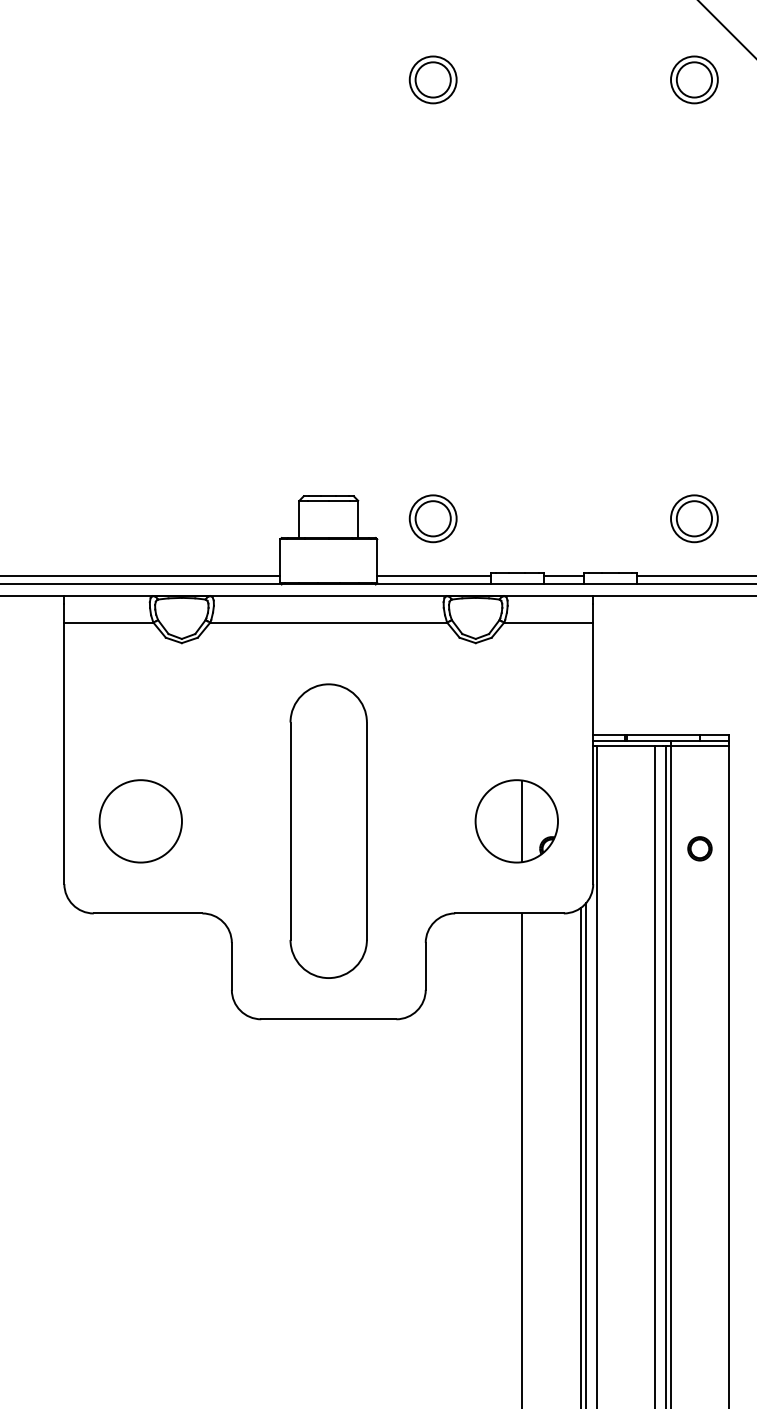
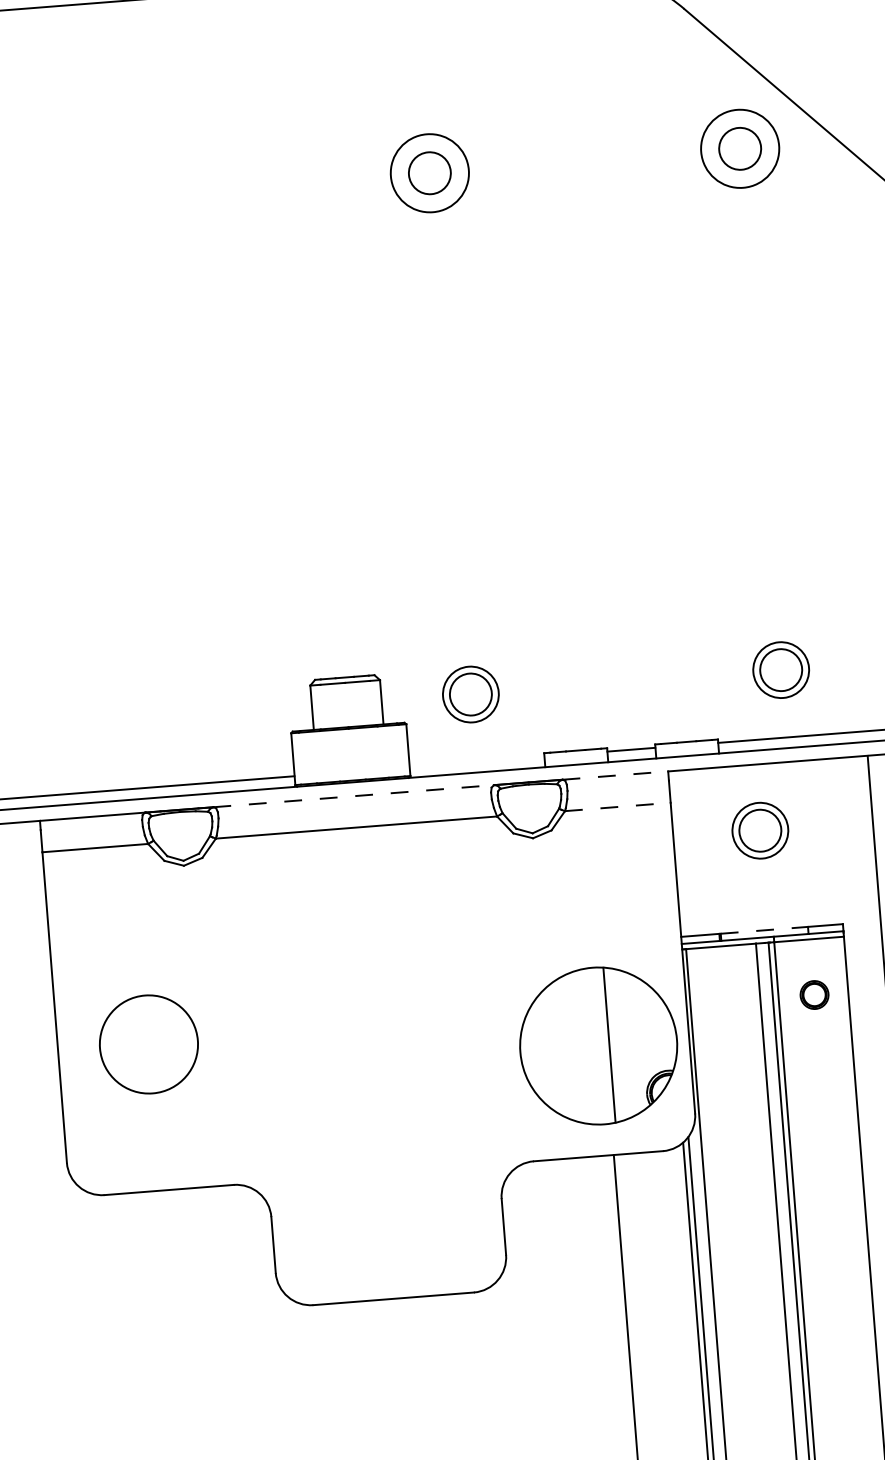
circle: (432, 79) -> (428, 172), size x1.4
circle: (694, 79) -> (740, 148), size x1.4
line: (433, 575) -> (476, 761), removed
line: (329, 596) -> (354, 796), solid -> dashed
line: (549, 596) -> (616, 775), solid -> dashed
line: (549, 622) -> (618, 806), solid -> dashed
part: (666, 651) -> (760, 830), added
line: (663, 735) -> (764, 930), solid -> dashed
circle: (140, 821) -> (148, 1044), moved
part: (516, 821) -> (598, 1046), size x1.6
part: (328, 830) -> (375, 1074), removed
part: (699, 848) -> (813, 994), moved

